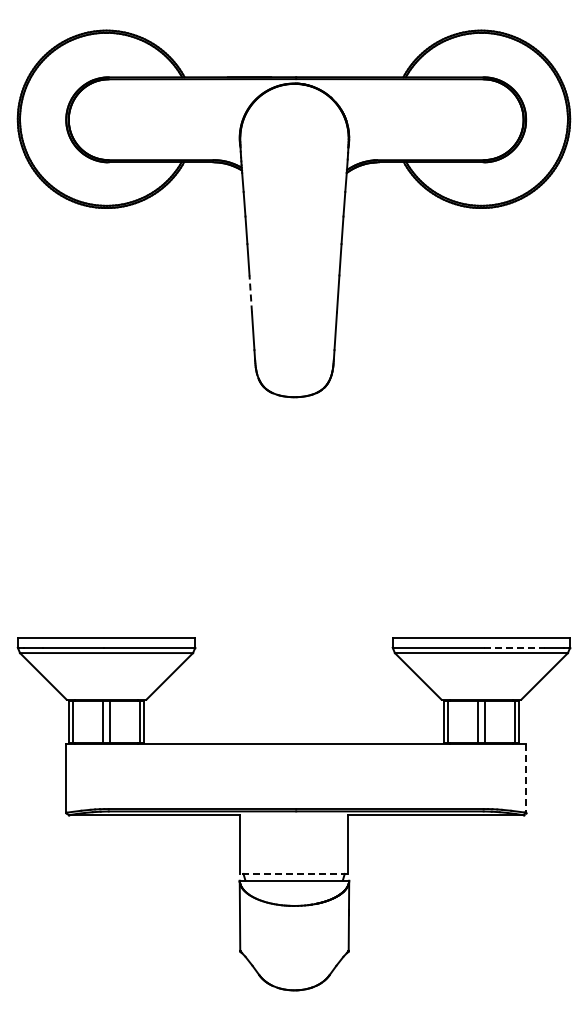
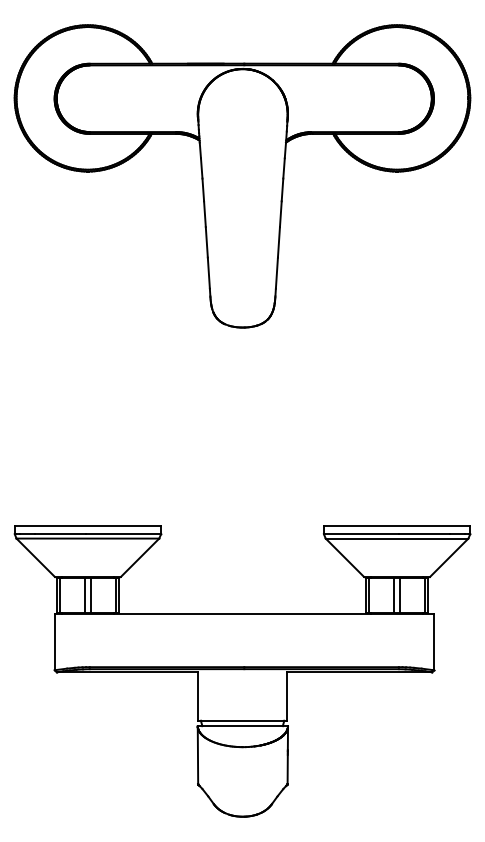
line: (250, 293) -> (206, 242), dashed -> solid
line: (514, 647) -> (424, 533), dashed -> solid
line: (526, 779) -> (434, 642), dashed -> solid
line: (293, 873) -> (242, 720), dashed -> solid

